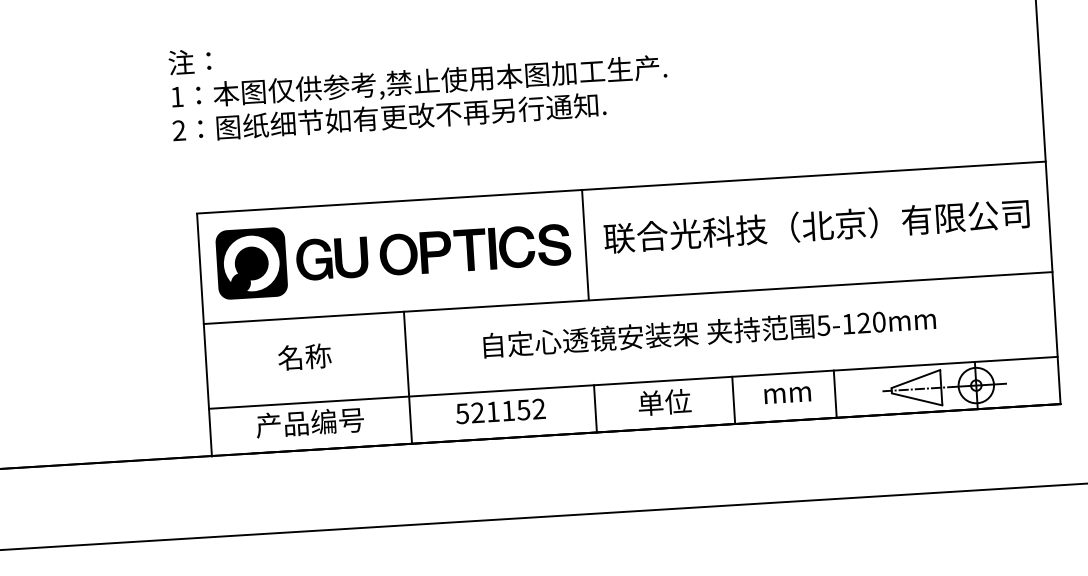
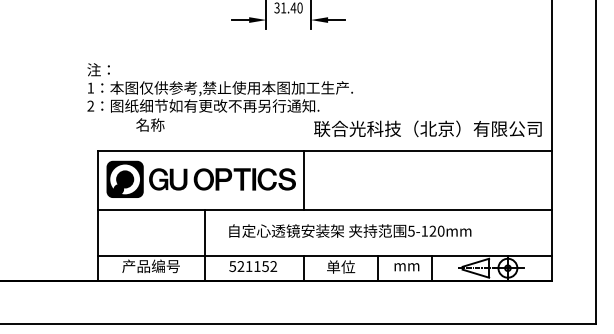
text: (815, 225) -> (427, 128), moved
text: (709, 331) -> (350, 230), moved
text: (304, 355) -> (150, 124), moved

